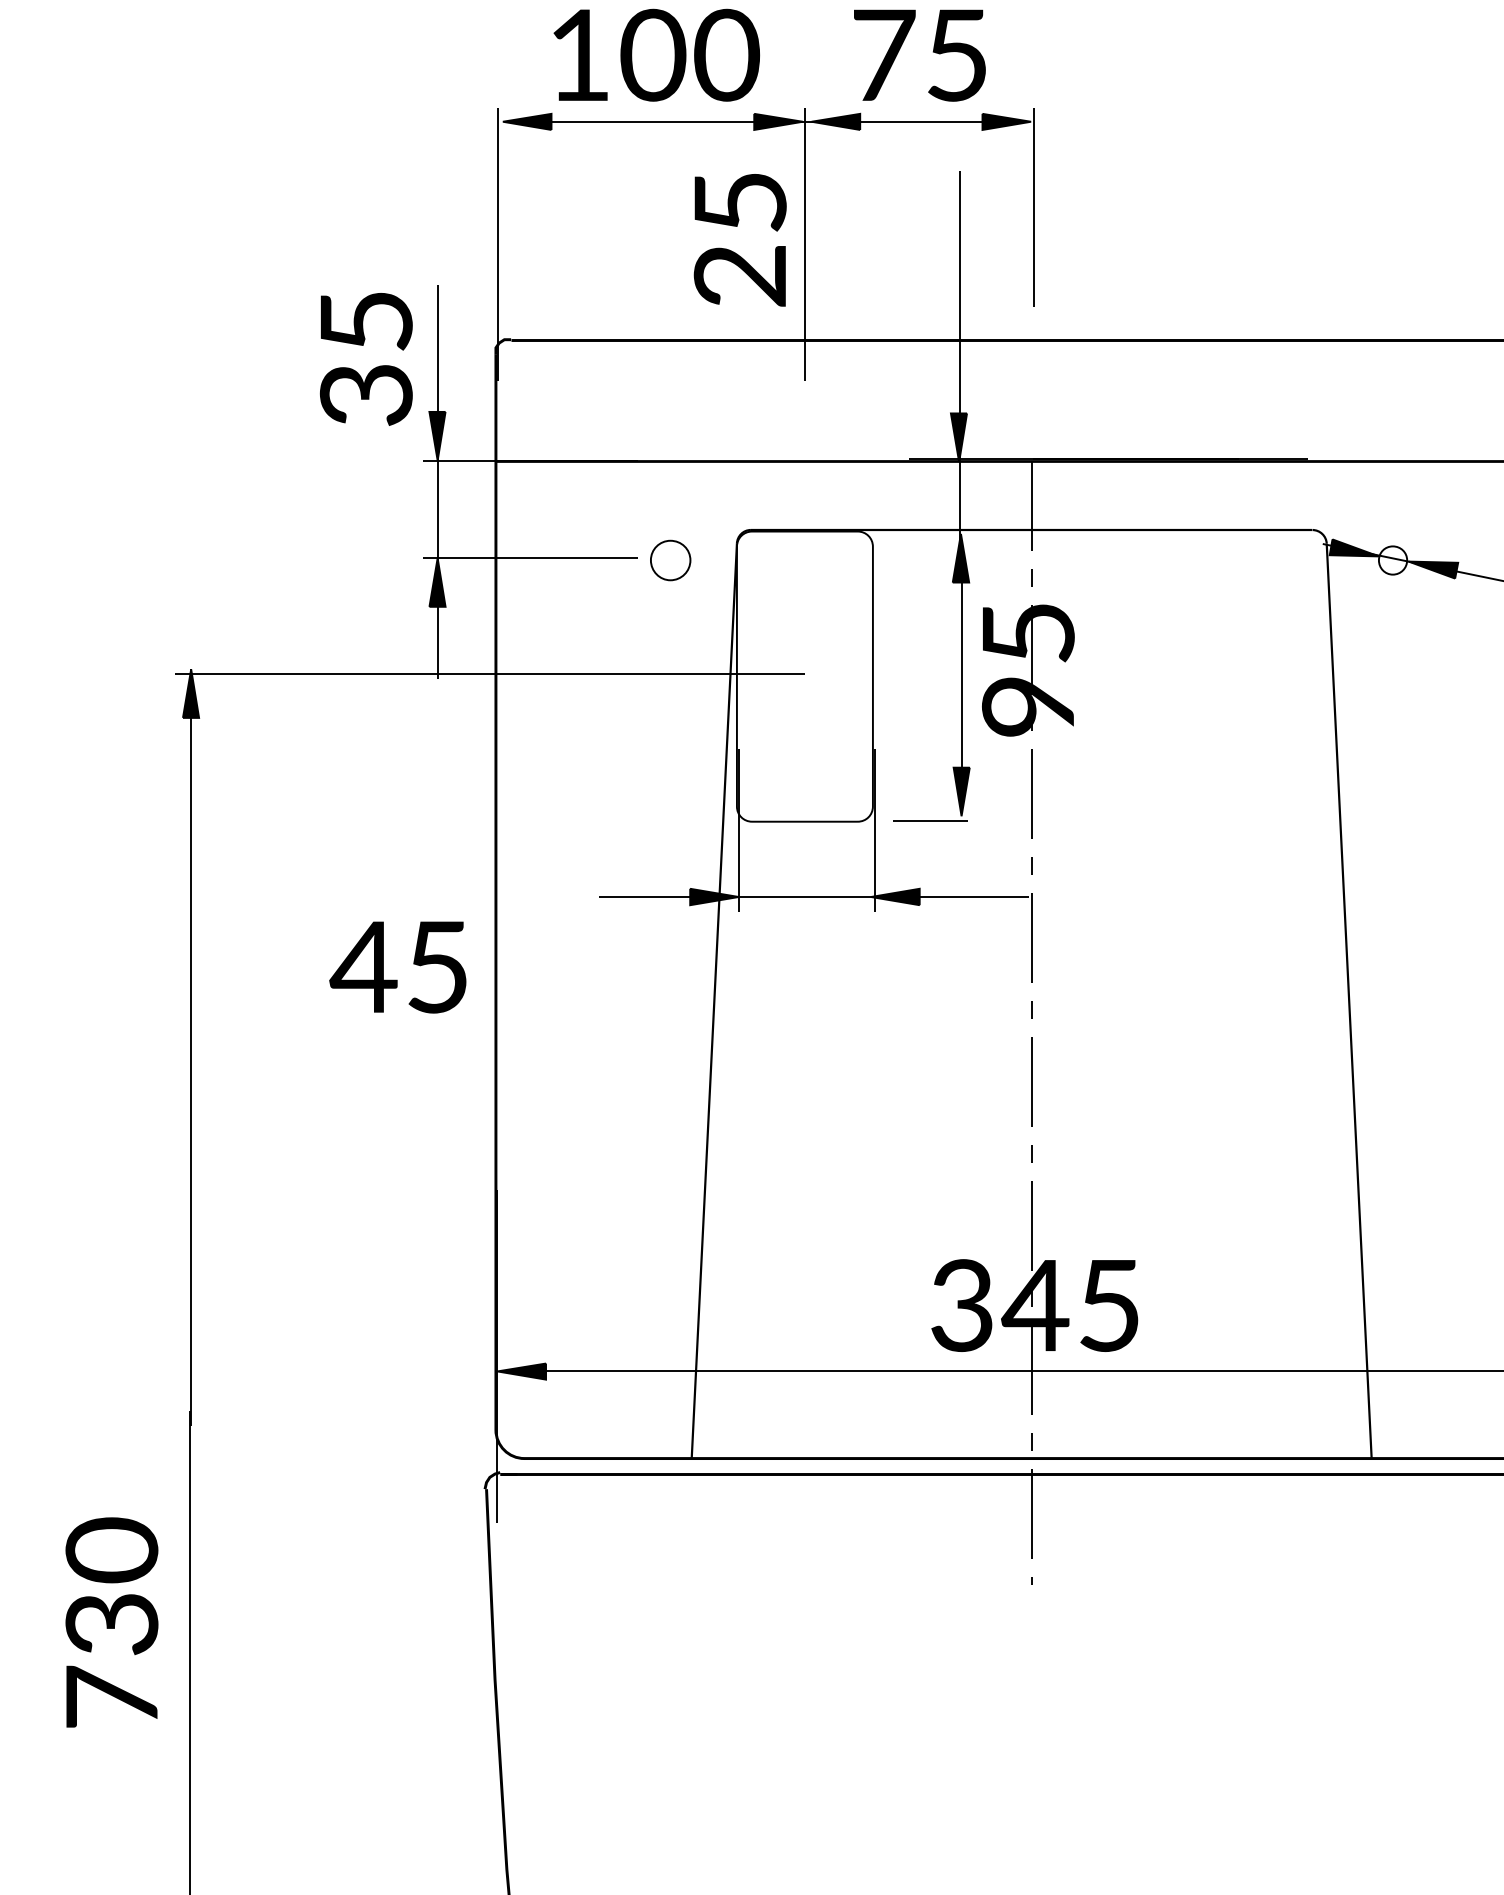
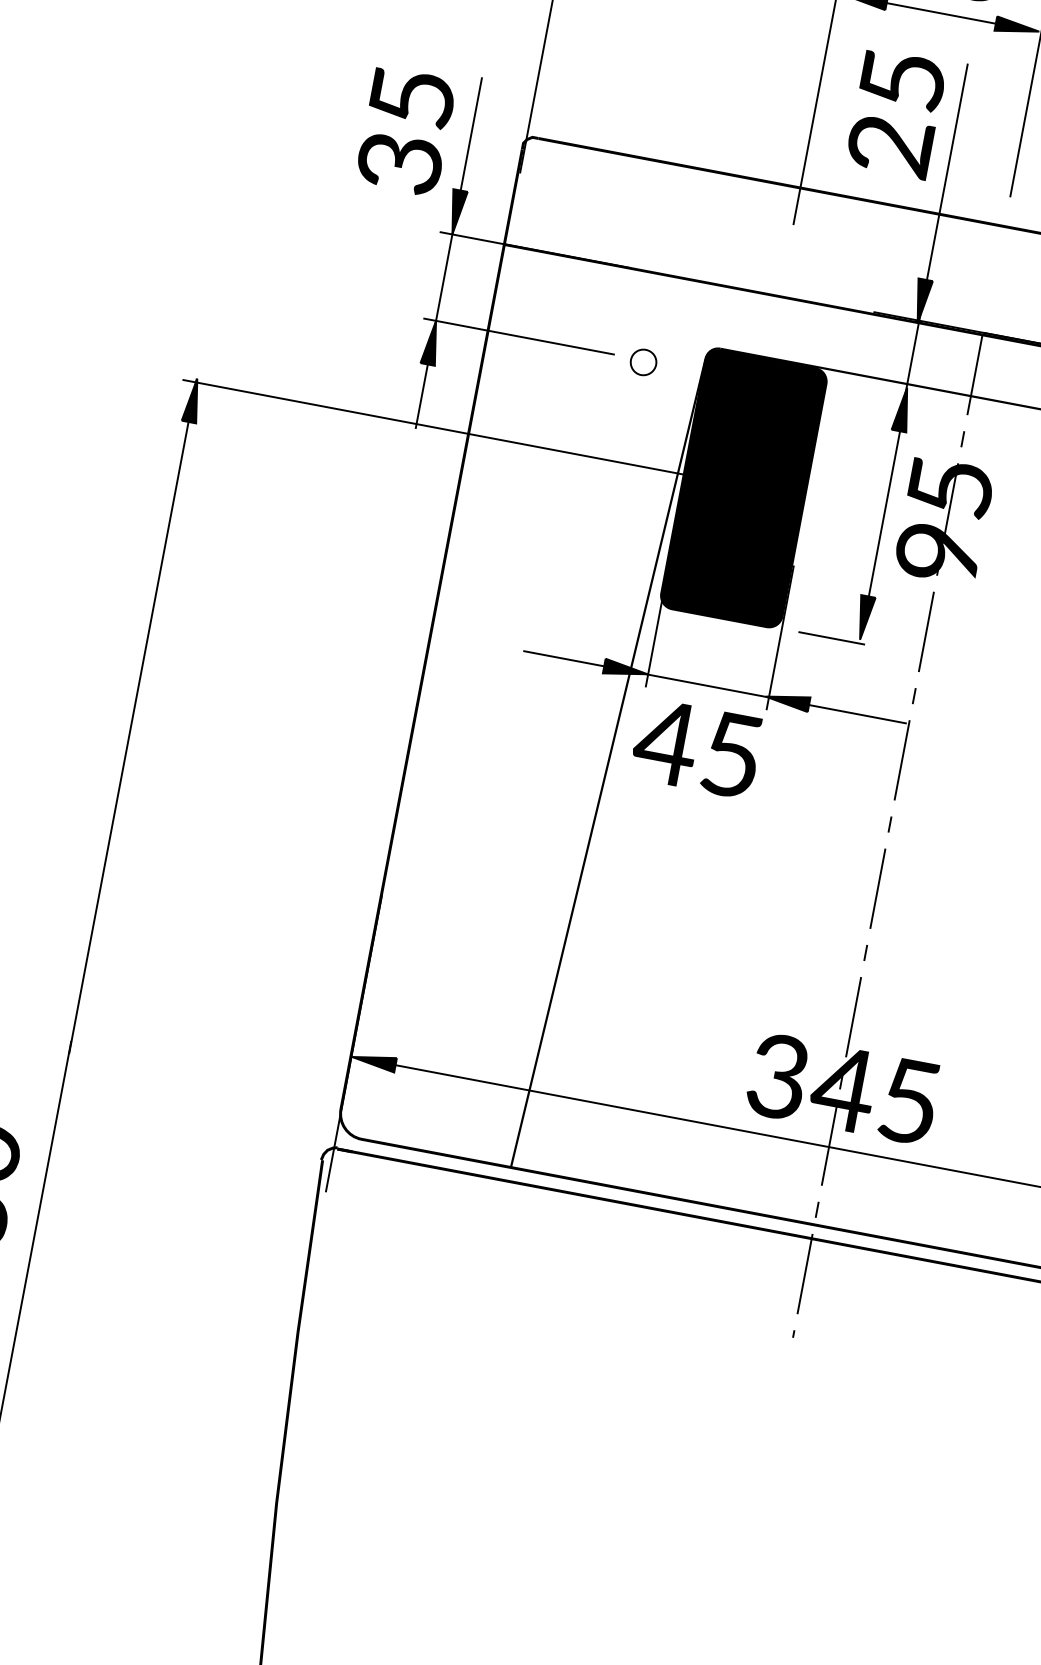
text: (739, 240) -> (895, 114), moved
part: (670, 560) -> (643, 362), size x0.71
fill: (804, 676) -> (743, 488), added
text: (397, 967) -> (696, 748), moved

